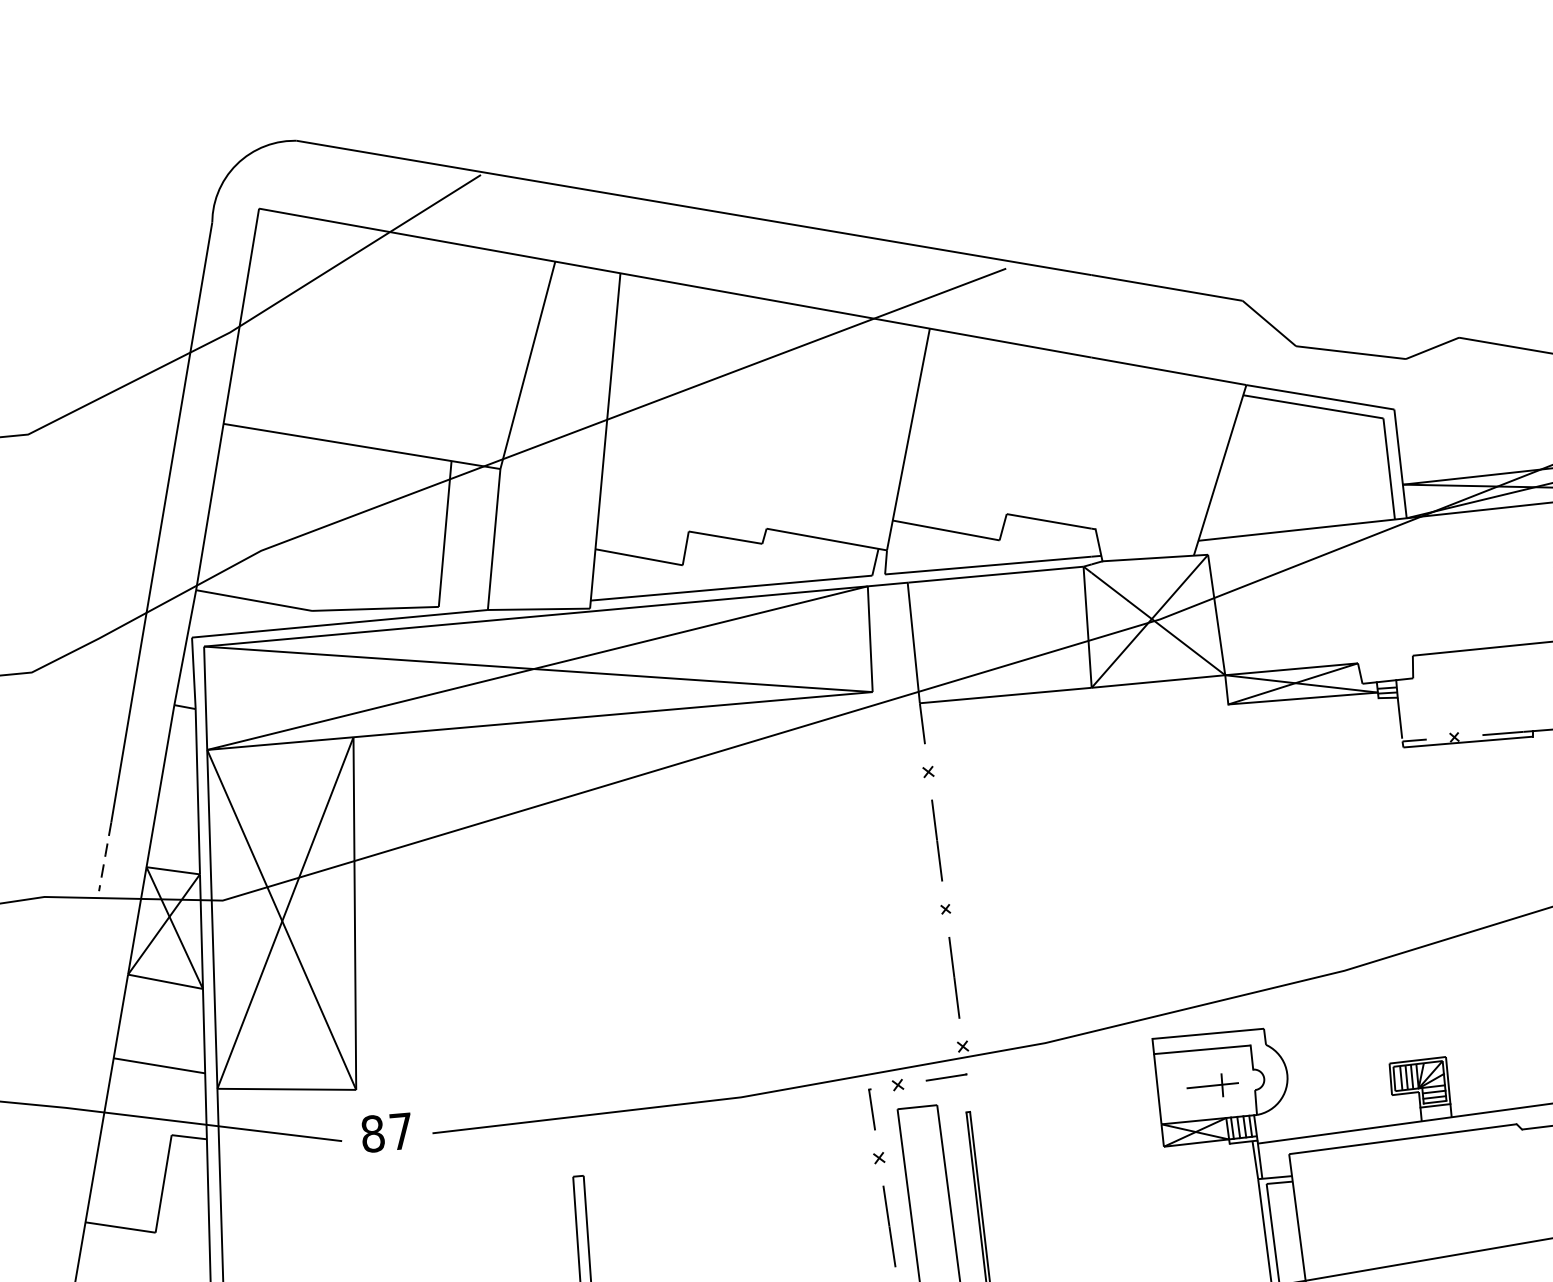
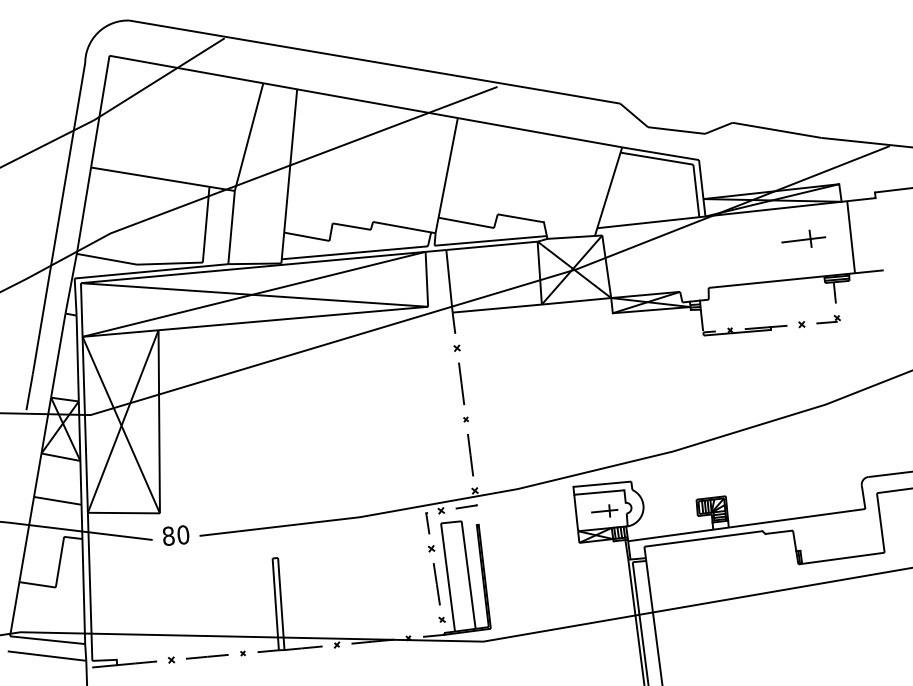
line: (104, 857) -> (29, 392), dashed -> solid
text: (401, 1130) -> (183, 534), 87 -> 80

